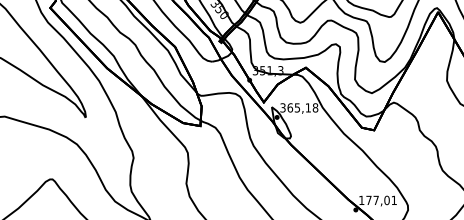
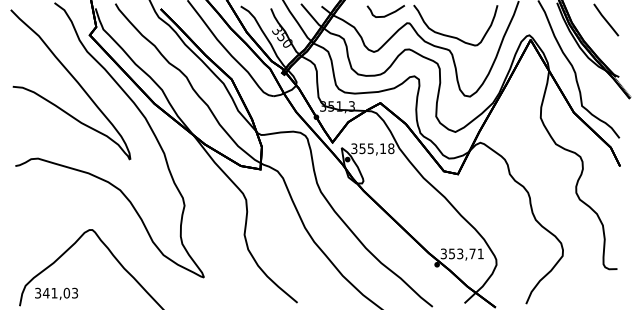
text: (290, 107) -> (362, 148), 365,18 -> 355,18
text: (373, 200) -> (457, 253), 177,01 -> 353,71

